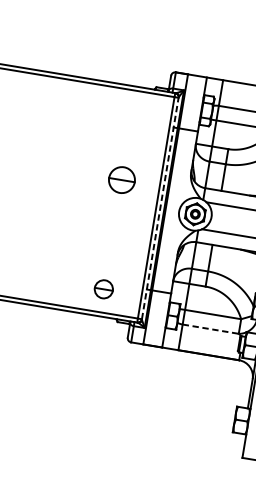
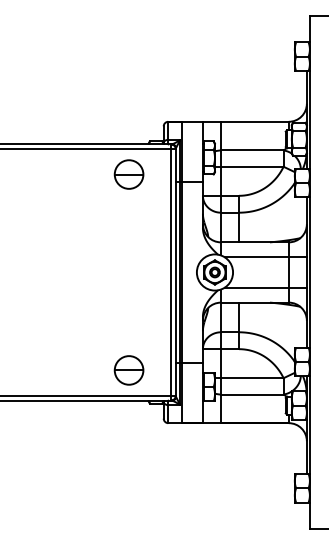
part: (121, 179) -> (128, 174), moved
line: (160, 208) -> (175, 272), dashed -> solid
part: (103, 289) -> (128, 370), size x1.43
line: (210, 329) -> (252, 394), dashed -> solid

